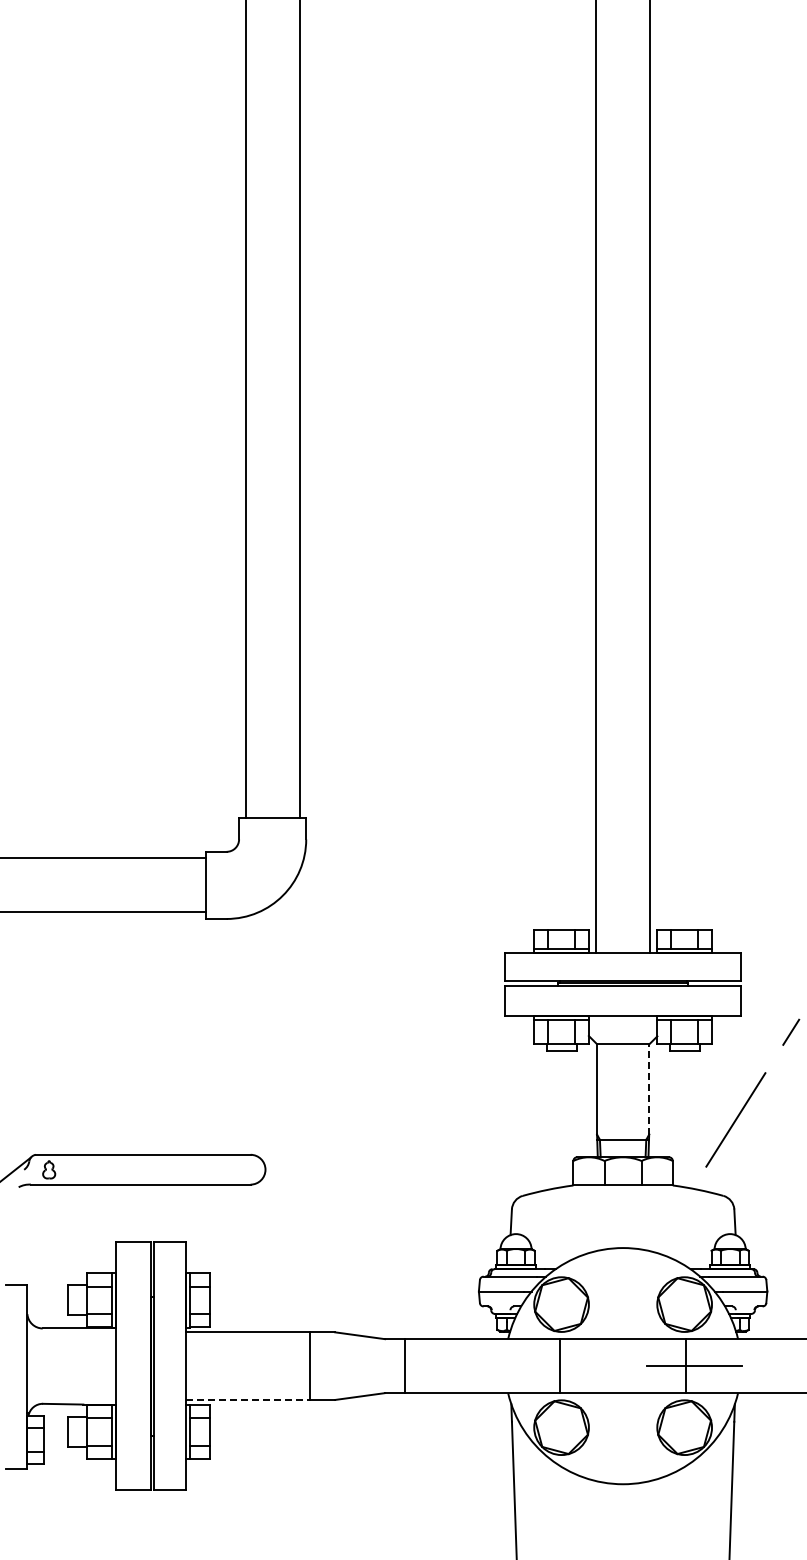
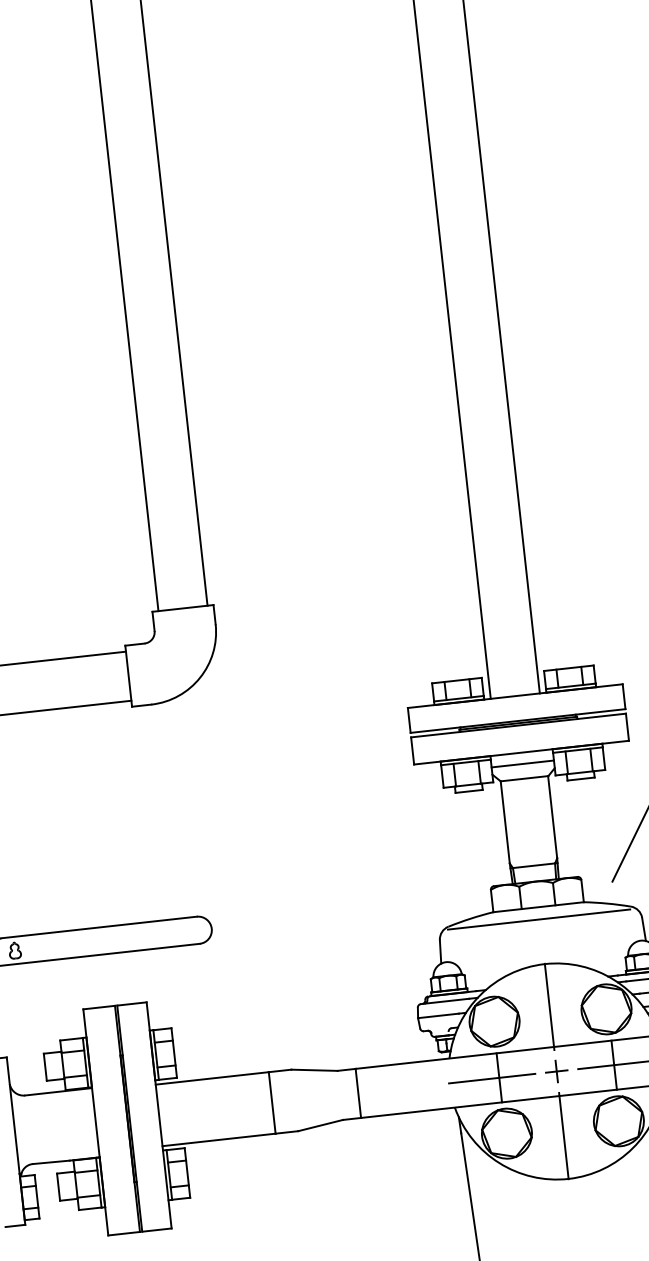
line: (622, 1028) -> (522, 764), added
line: (649, 1088) -> (552, 816), dashed -> solid
line: (622, 1198) -> (539, 919), added
line: (623, 1294) -> (549, 1006), added
part: (622, 1365) -> (556, 1070), added
line: (551, 1366) -> (491, 1079), added
line: (248, 1399) -> (219, 1139), dashed -> solid
line: (623, 1436) -> (564, 1135), added

